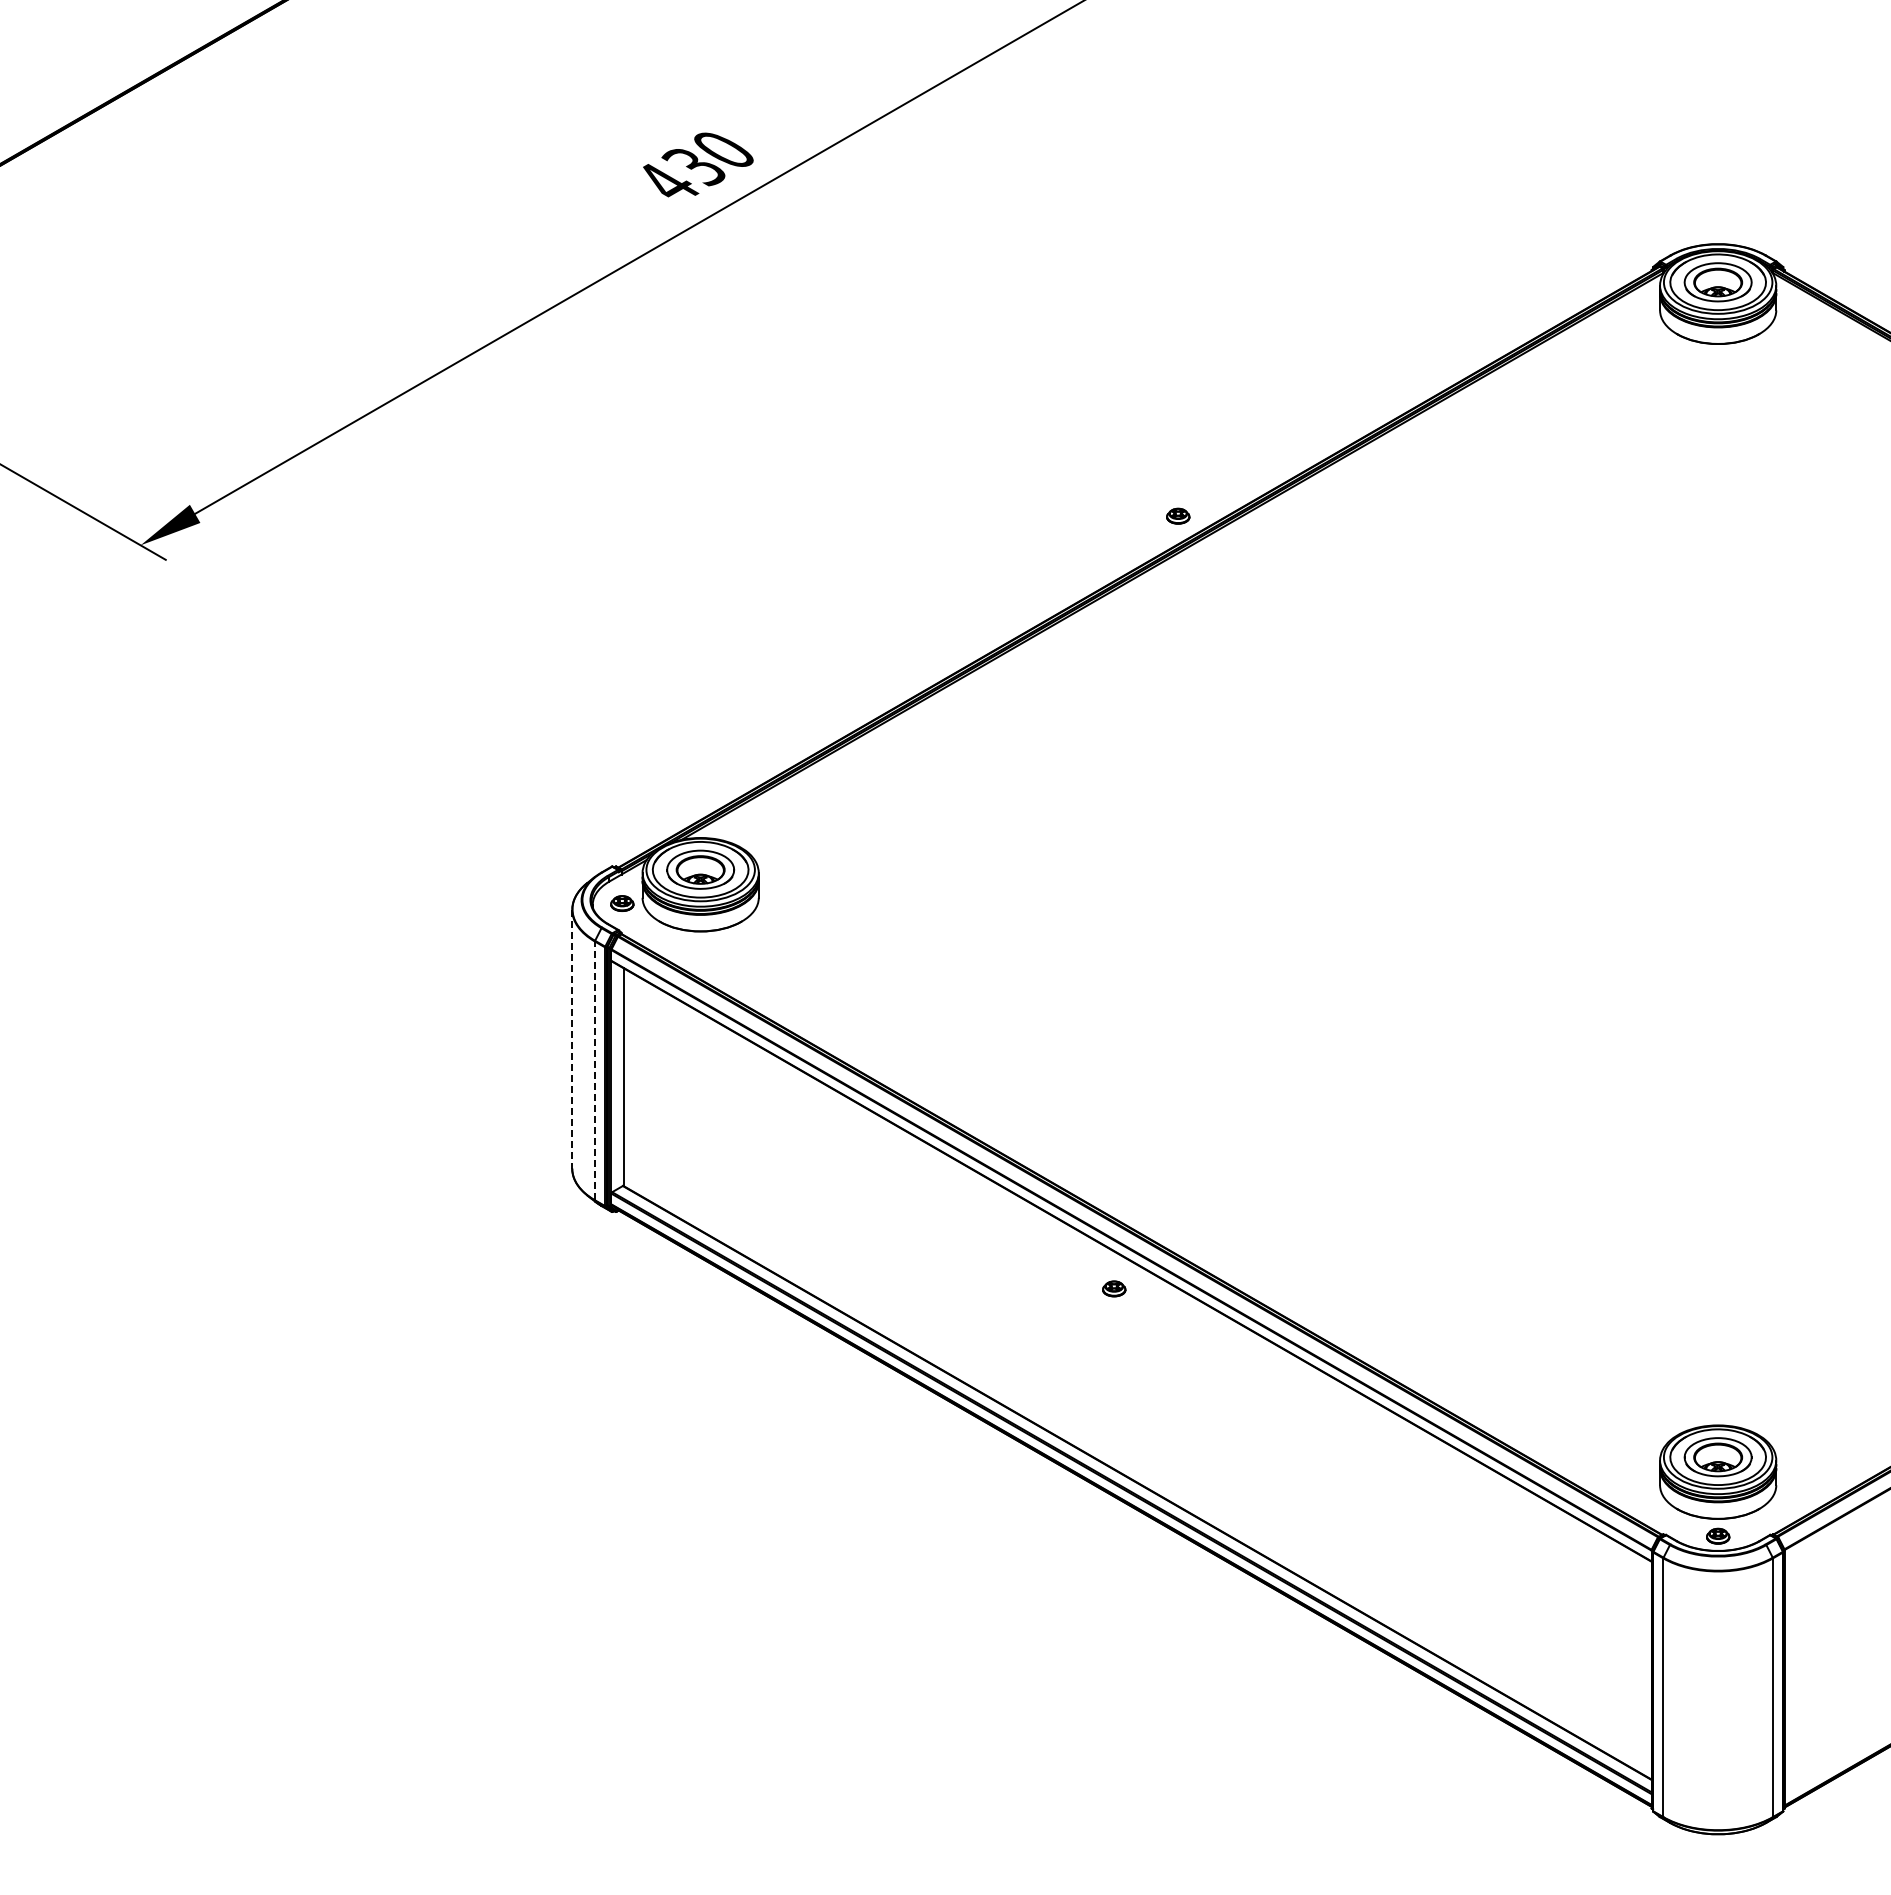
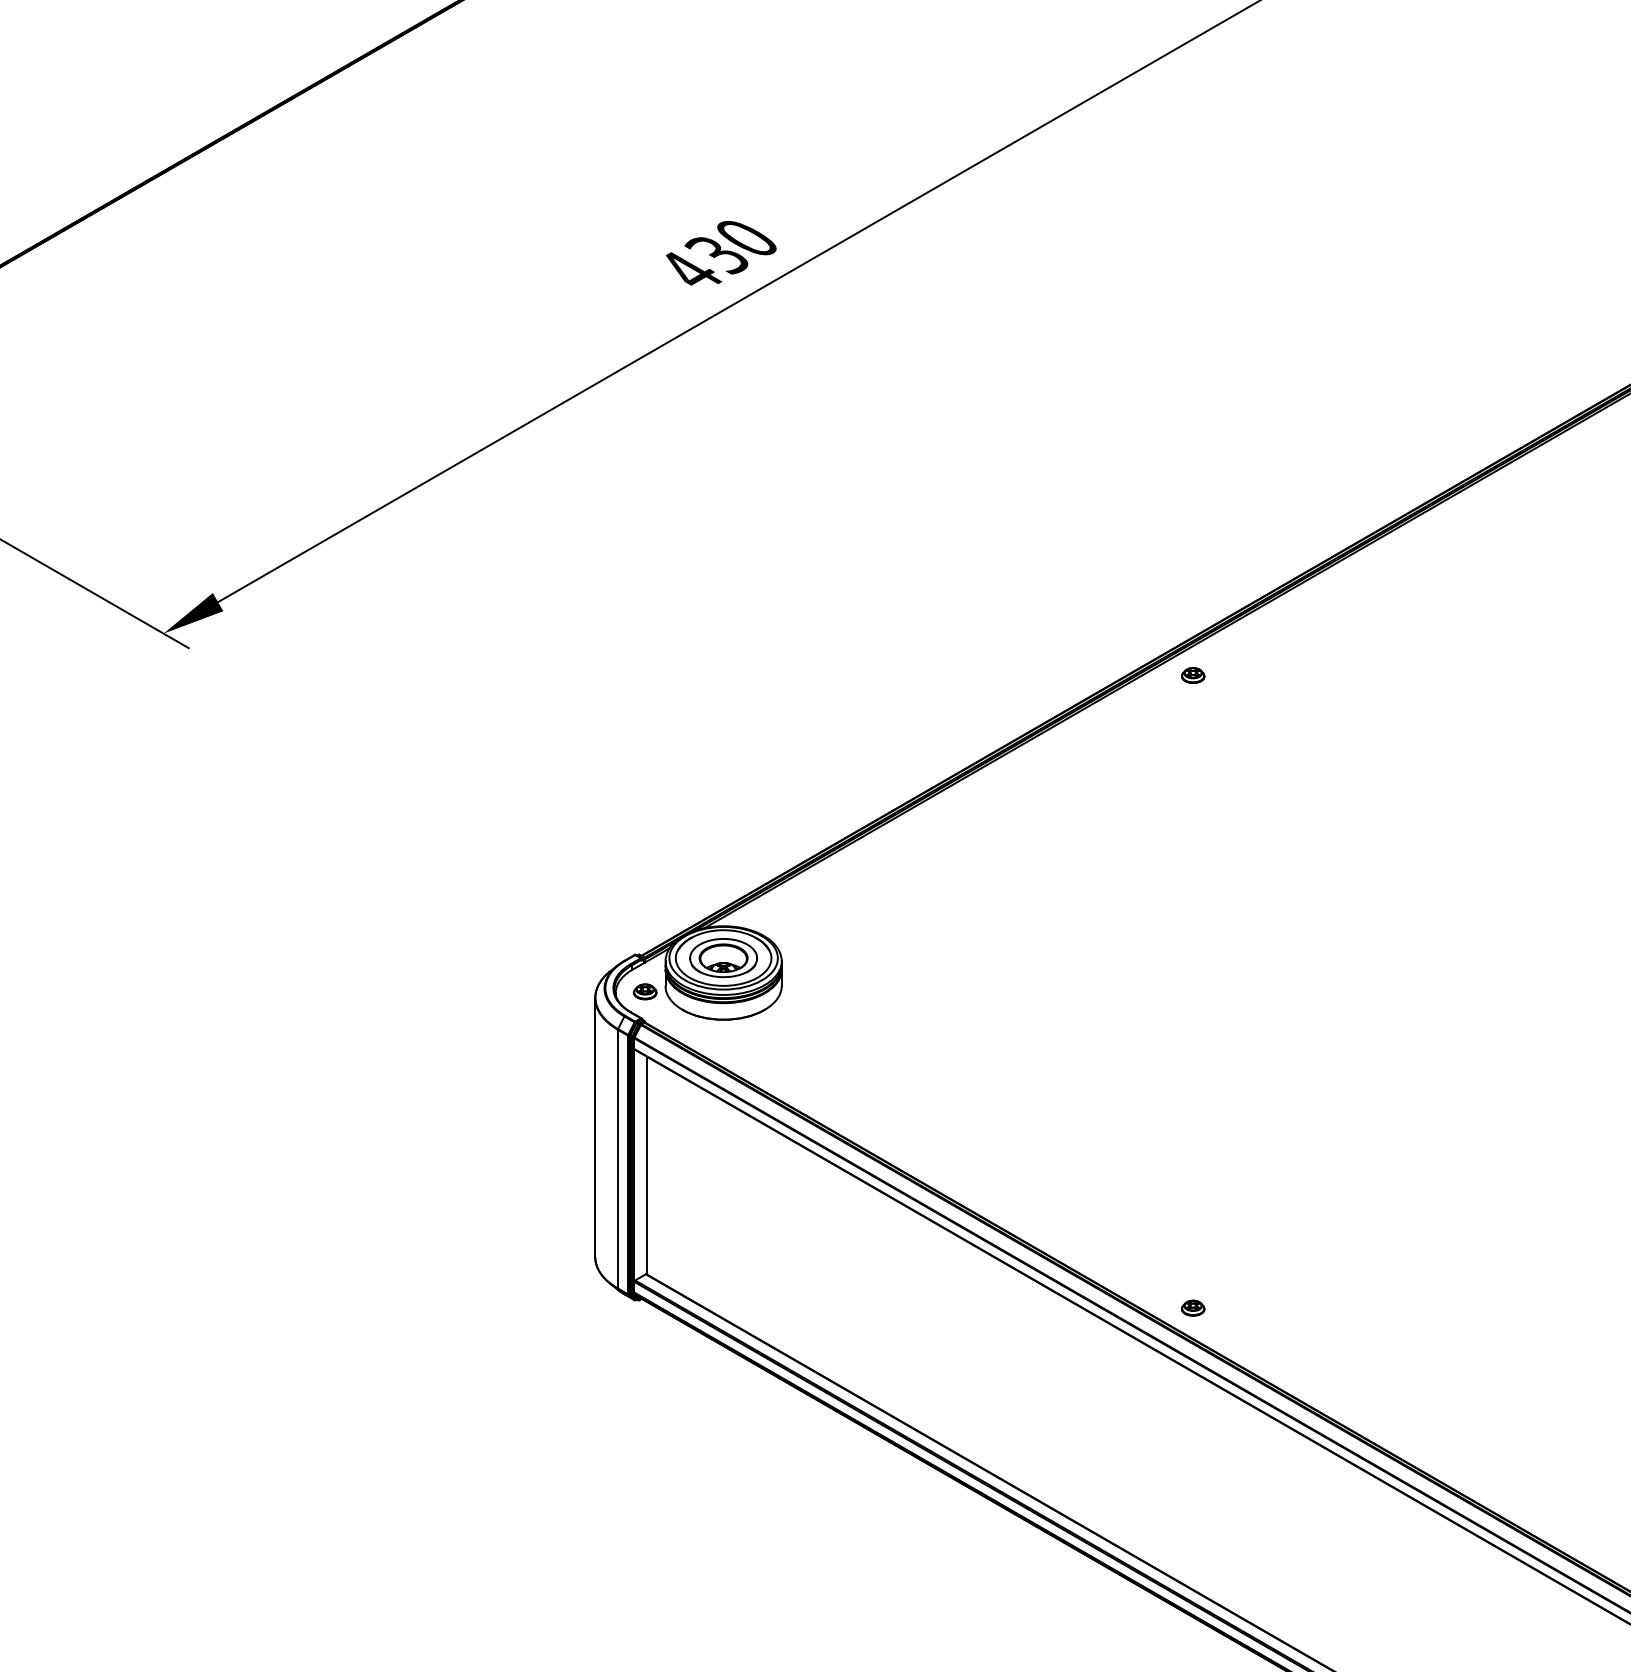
part: (1178, 515) -> (1193, 674), moved
line: (572, 1039) -> (595, 1127), dashed -> solid
line: (594, 1070) -> (617, 1158), dashed -> solid
part: (1114, 1288) -> (1193, 1307), moved

